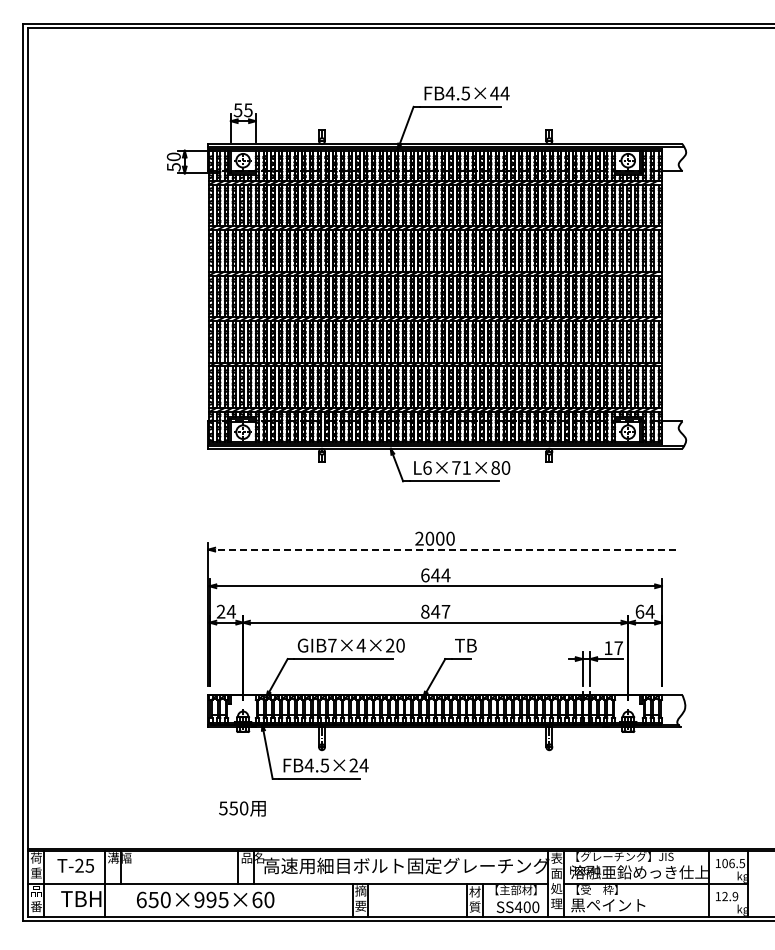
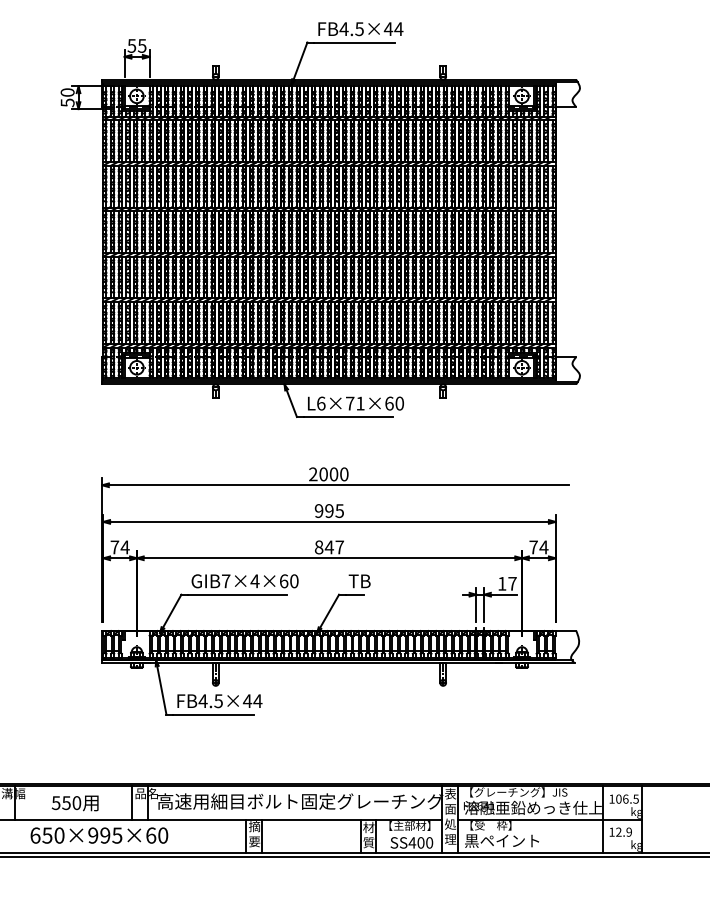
text: (495, 467) -> (389, 403), L6×71×80 -> L6×71×60
line: (444, 549) -> (338, 485), dashed -> solid
text: (435, 575) -> (329, 511), 644 -> 995
text: (220, 611) -> (114, 547), 24 -> 74
text: (639, 611) -> (533, 547), 64 -> 74
text: (390, 645) -> (284, 581), GIB7×4×20 -> GIB7×4×60
text: (353, 765) -> (247, 701), FB4.5×24 -> FB4.5×44
text: (242, 808) -> (75, 803), moved

